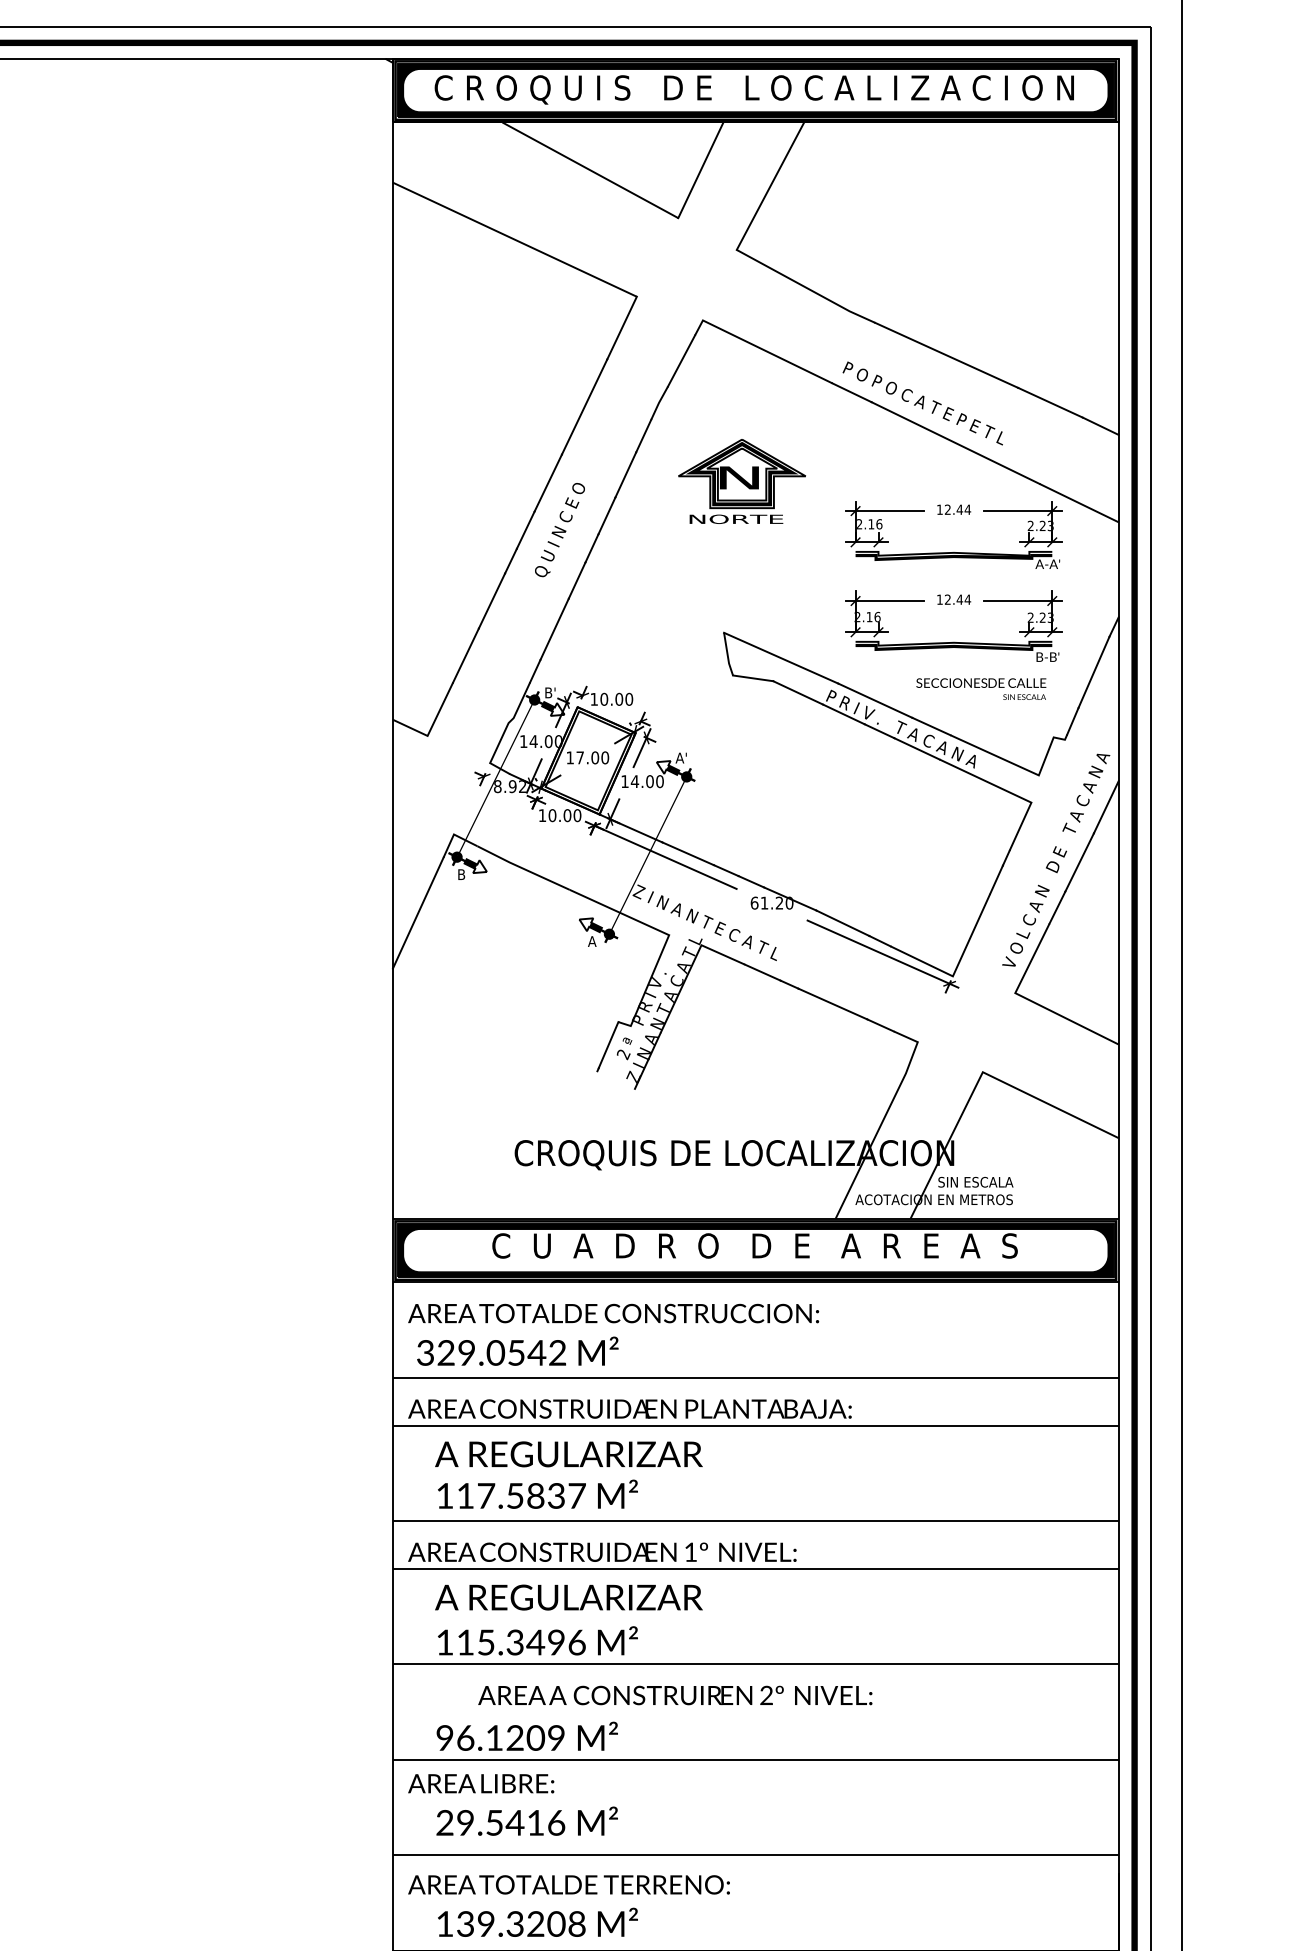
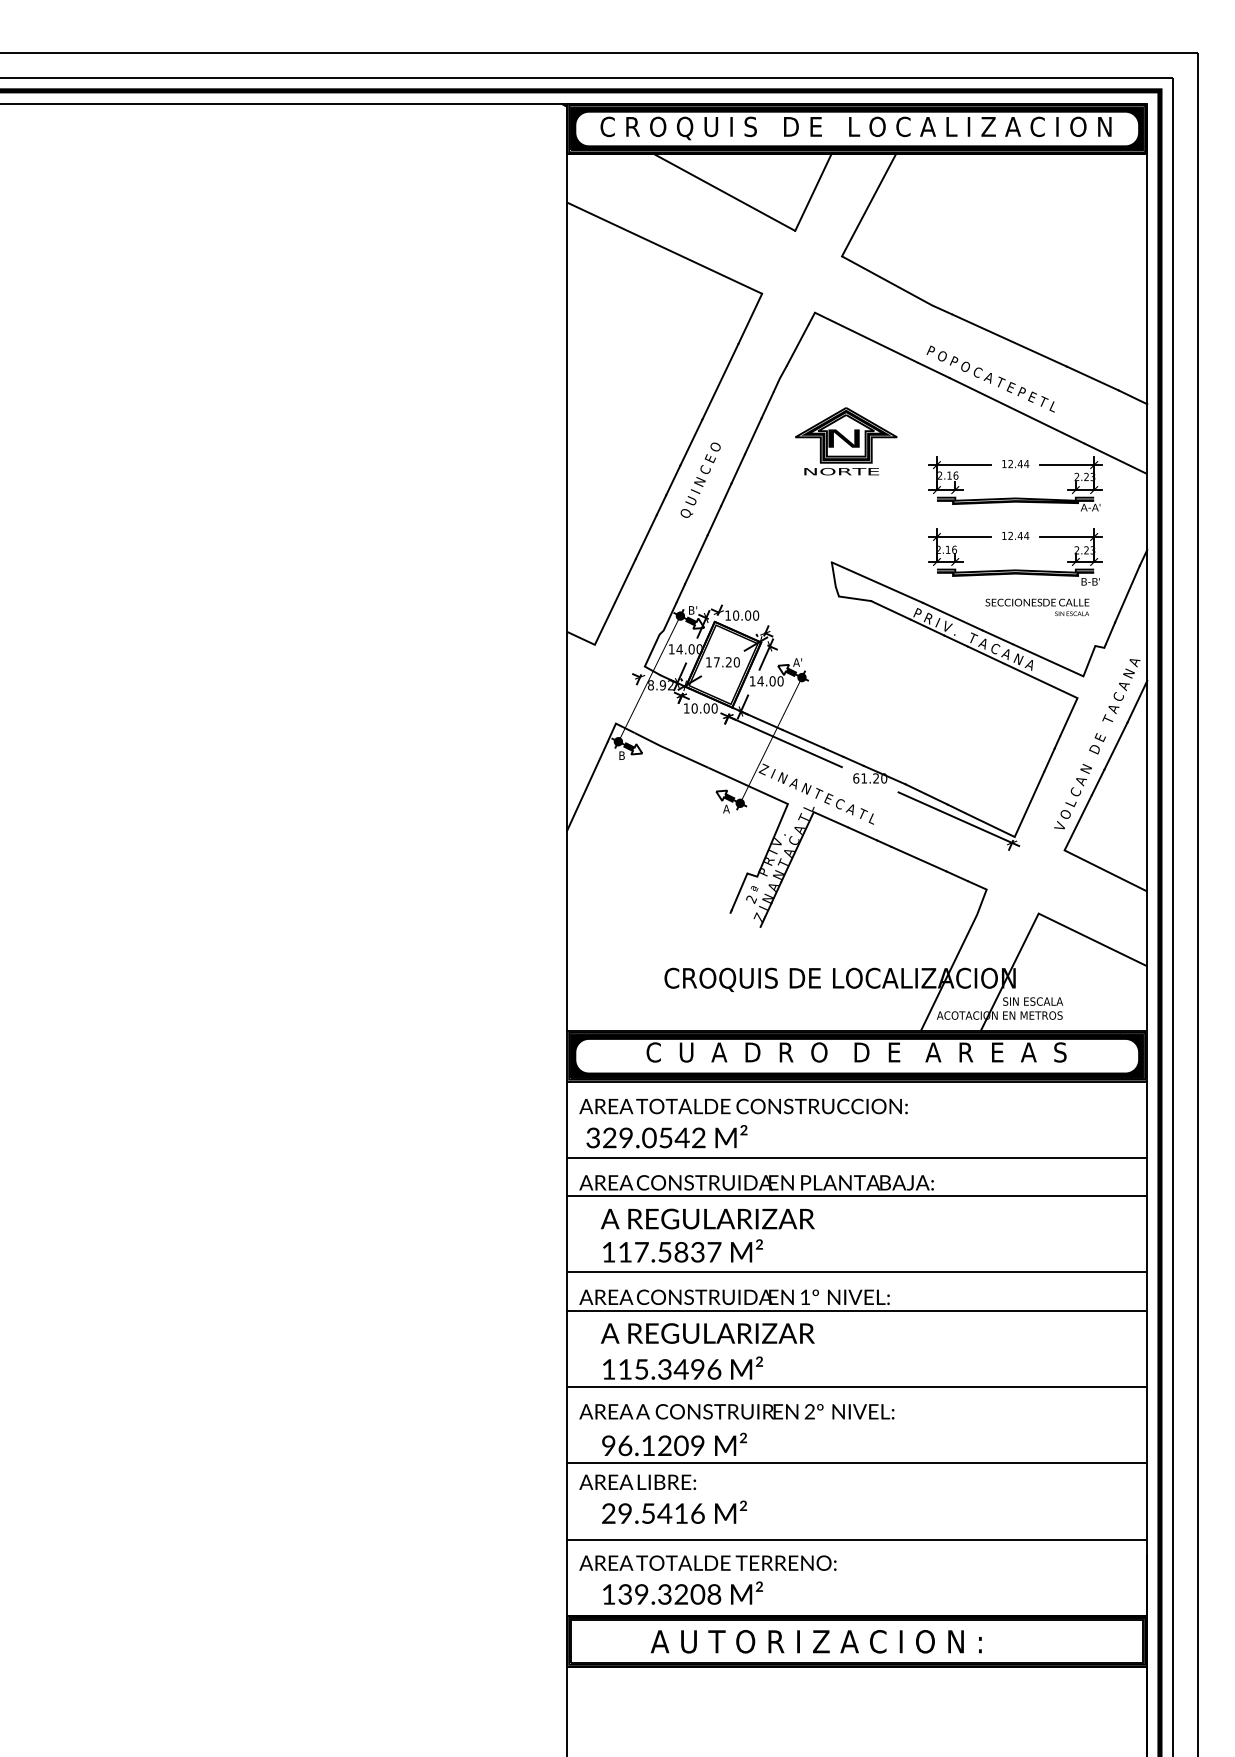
text: (594, 758) -> (728, 662), 17.00 -> 17.20
text: (674, 1695) -> (736, 1411), moved

